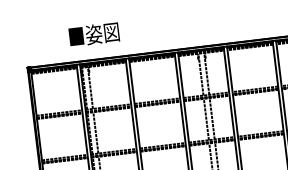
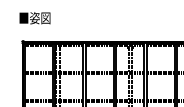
text: (93, 35) -> (34, 18), moved

